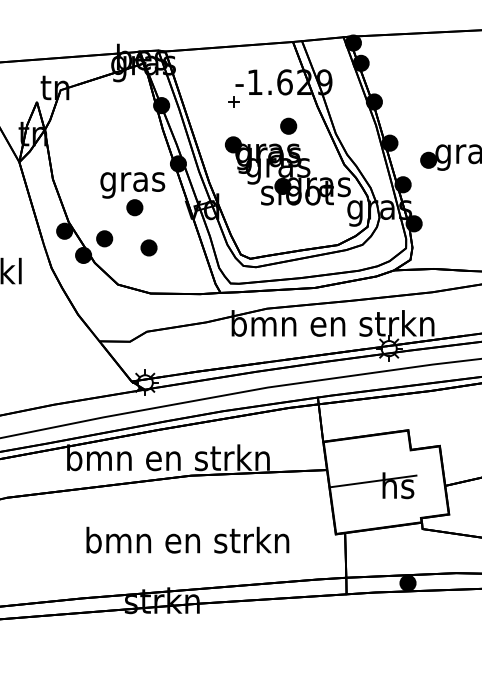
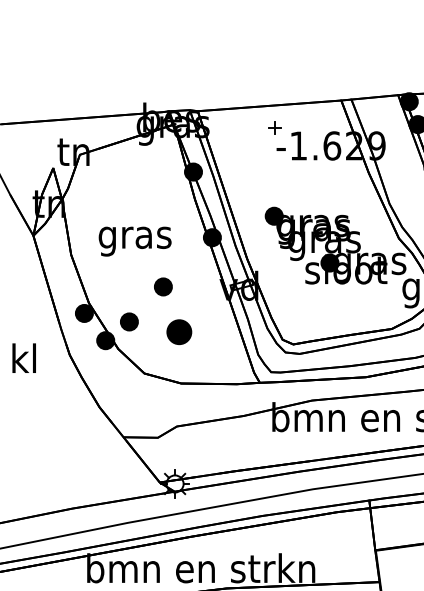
part: (233, 101) -> (274, 126), moved
part: (288, 125) -> (336, 194), removed
text: (132, 185) -> (134, 241), moved
part: (148, 247) -> (178, 331), size x1.4

